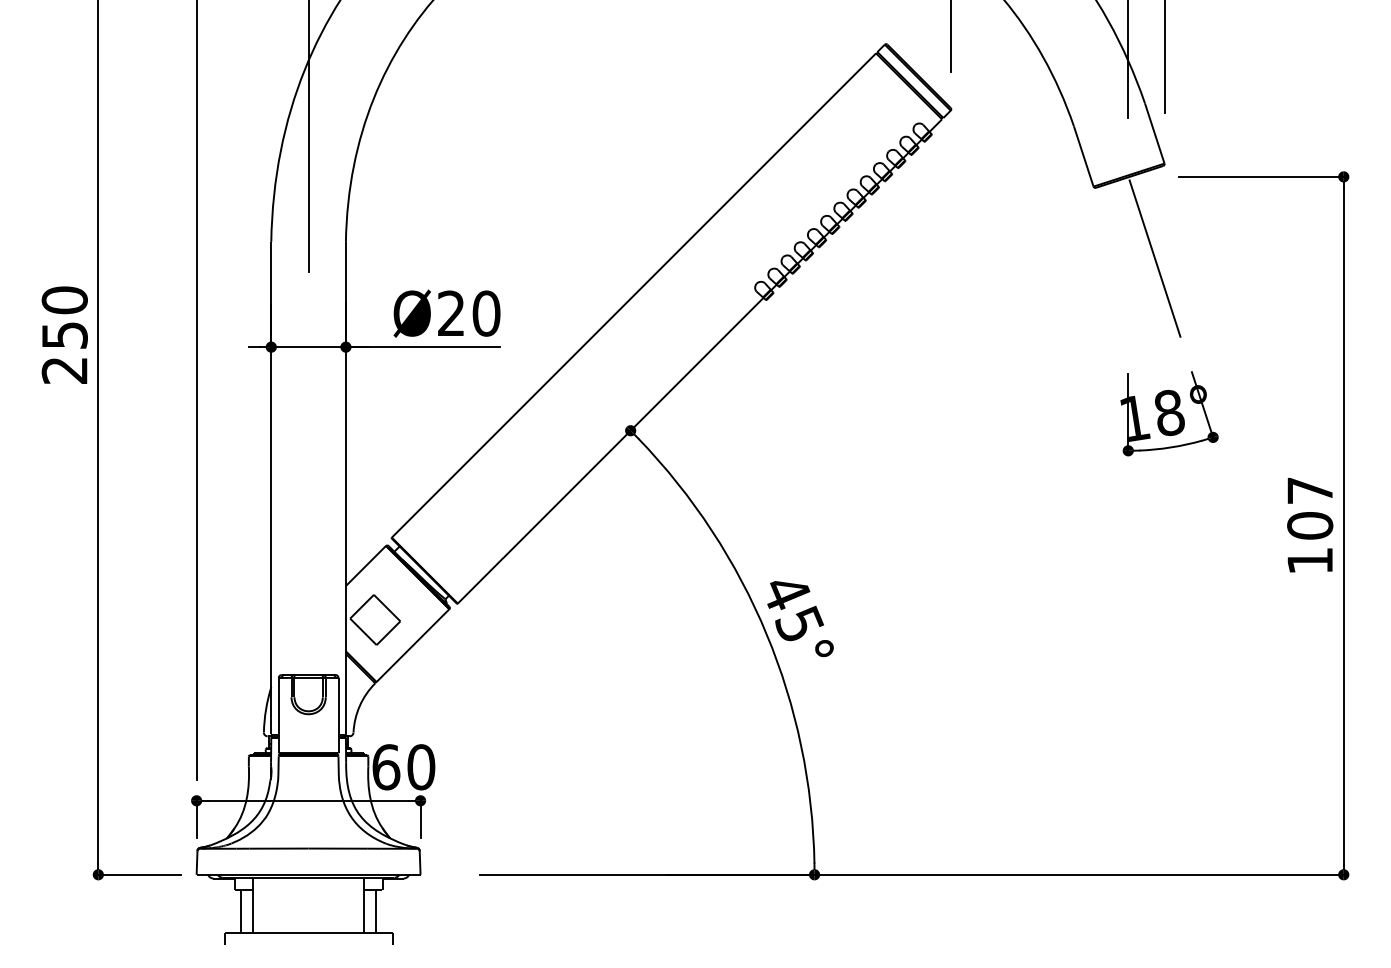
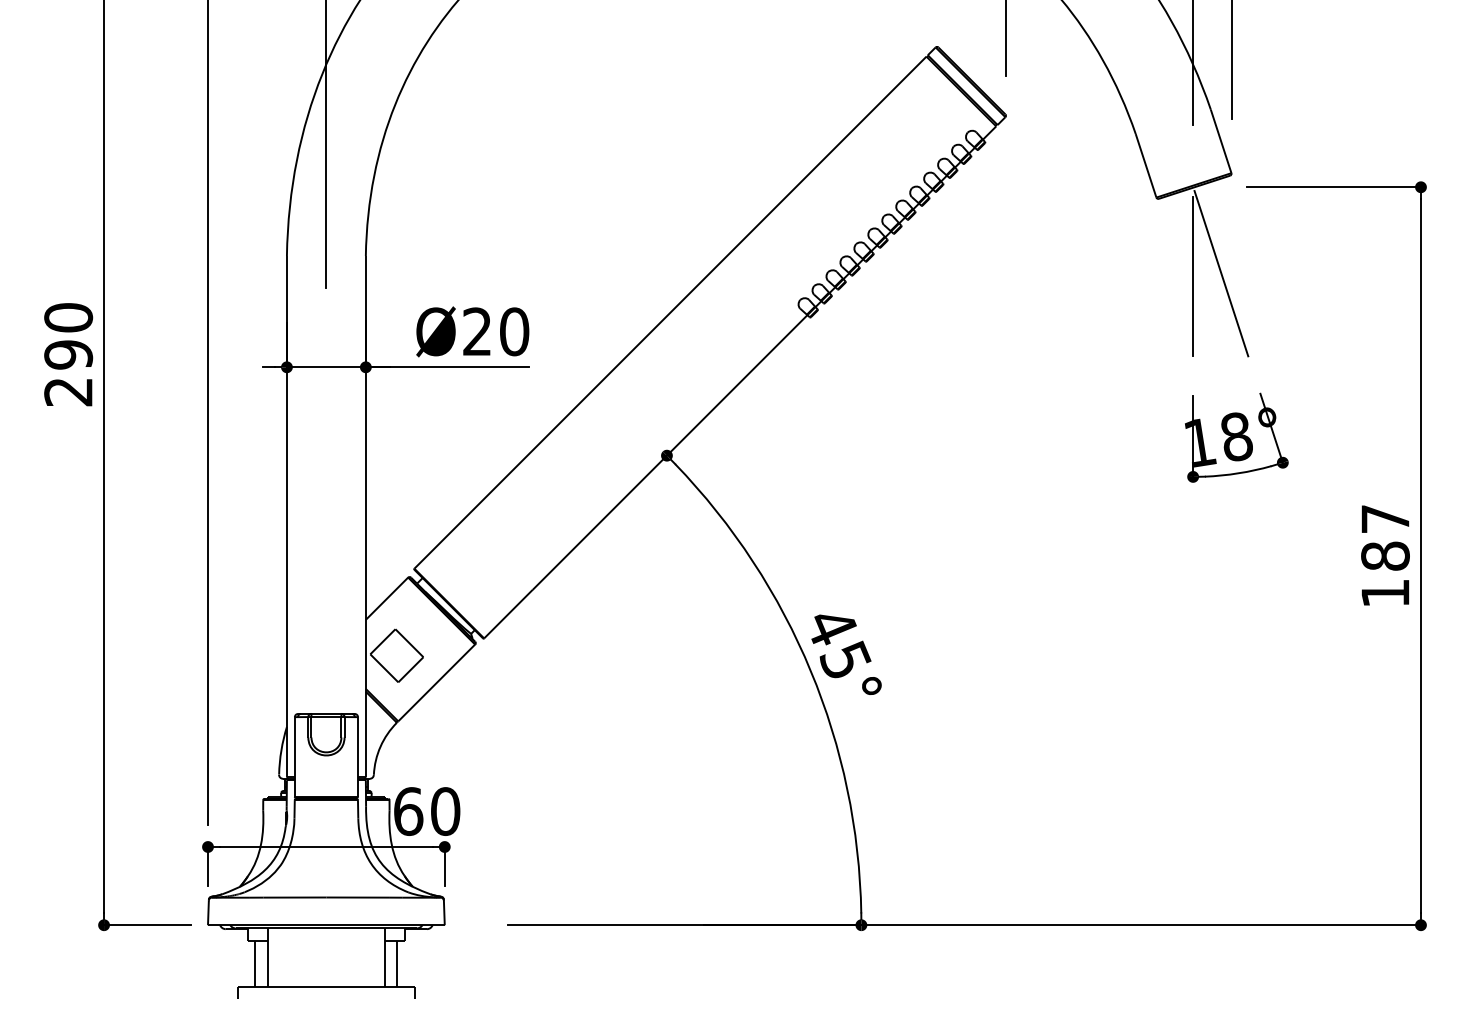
line: (1128, 261) -> (1193, 276), added
text: (64, 335) -> (68, 354), 250 -> 290
text: (1310, 525) -> (1385, 555), 107 -> 187

